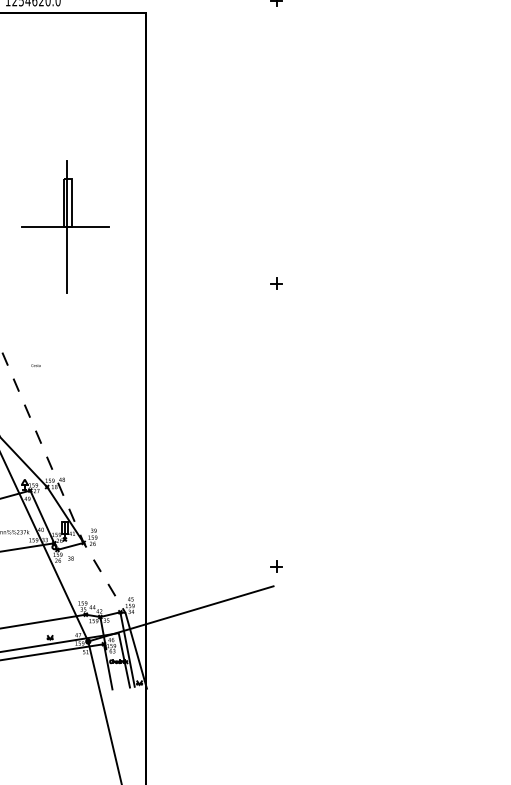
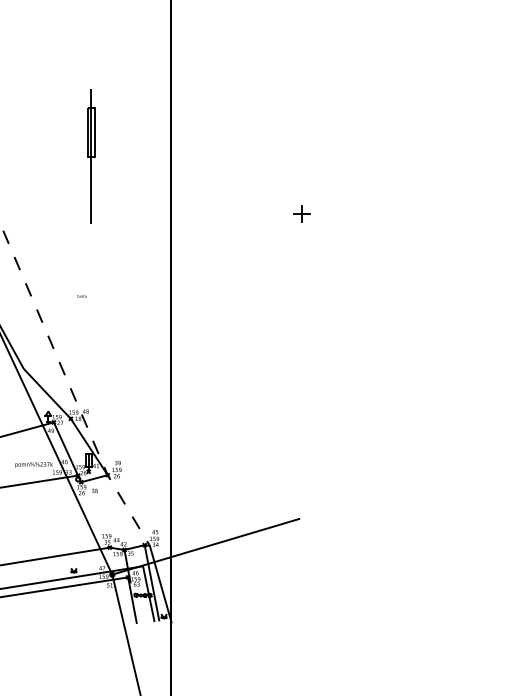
line: (65, 227) -> (89, 157), removed
part: (276, 283) -> (302, 213), size x1.4
text: (35, 365) -> (81, 296), moved
part: (276, 566) -> (302, 499), removed

